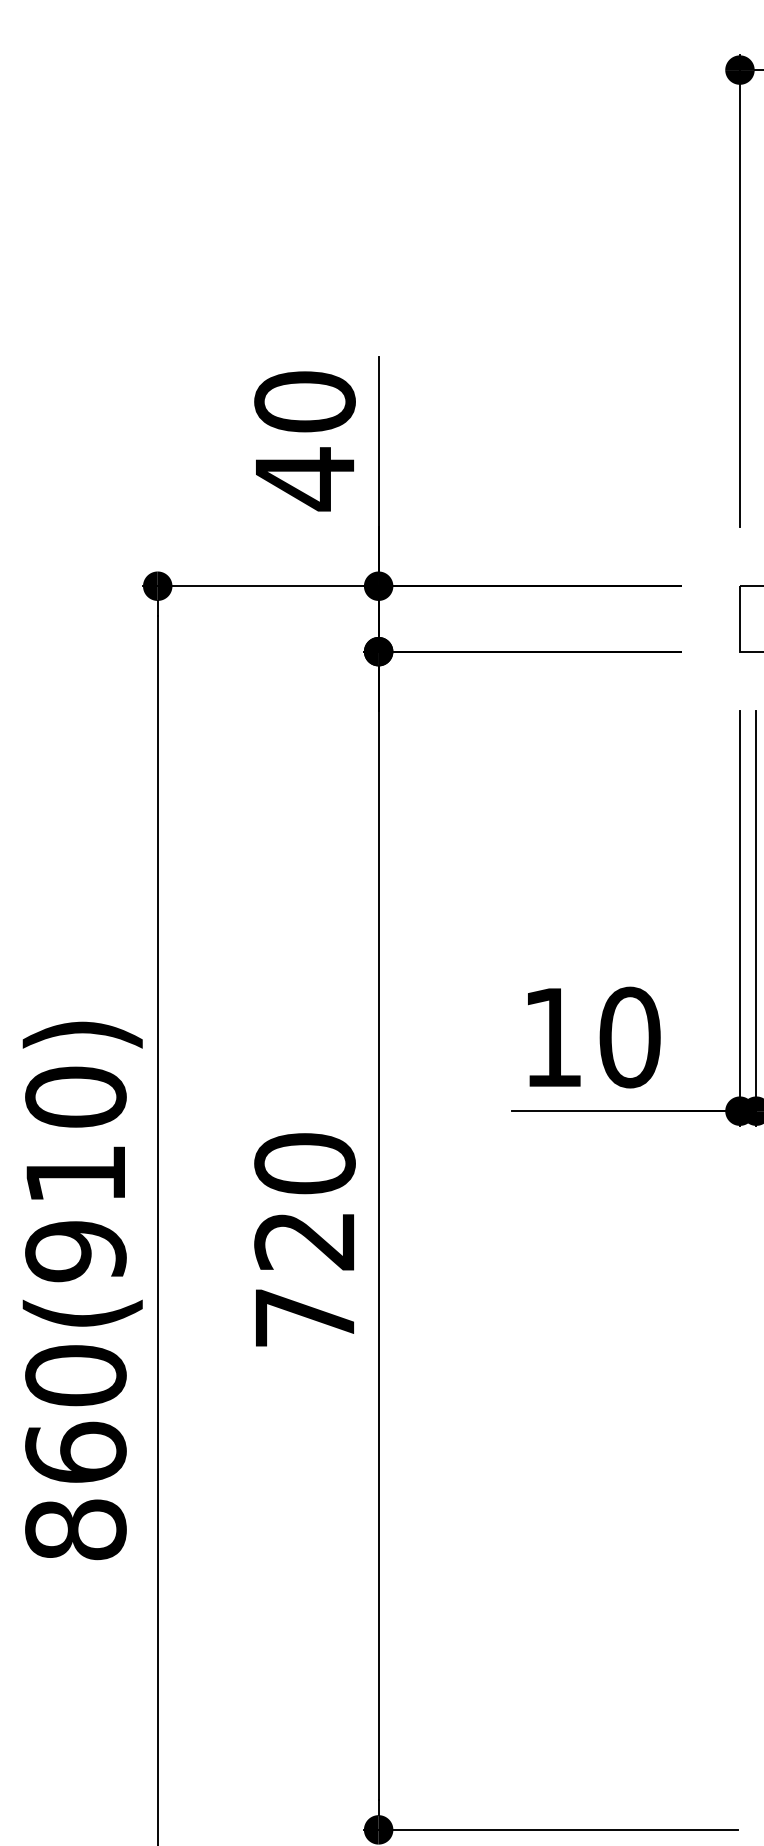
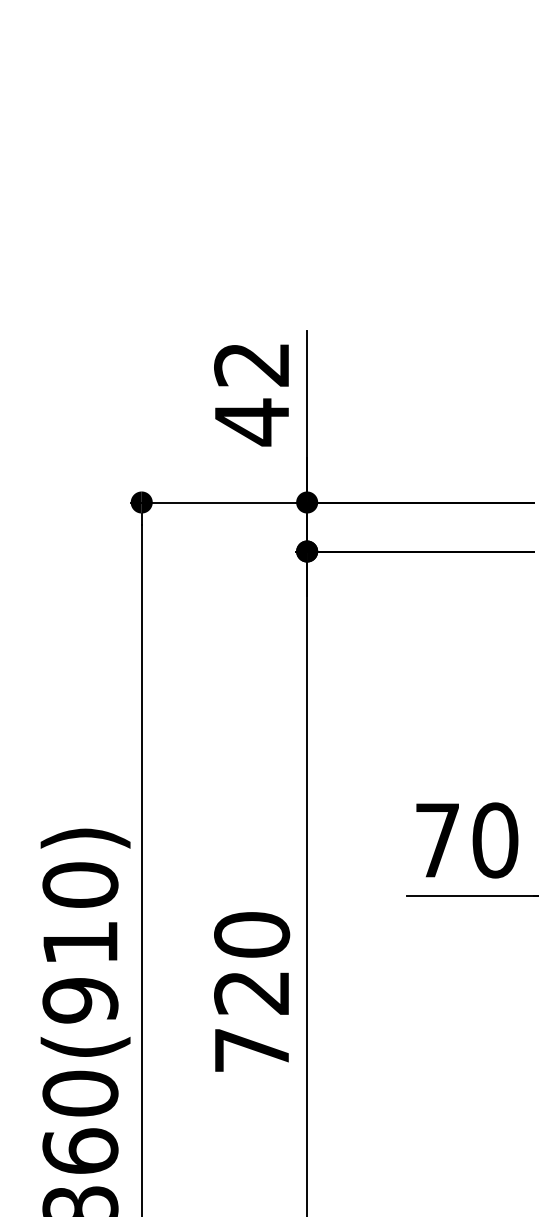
text: (304, 401) -> (251, 364), 40 -> 42
text: (552, 1037) -> (437, 840), 10 -> 70

